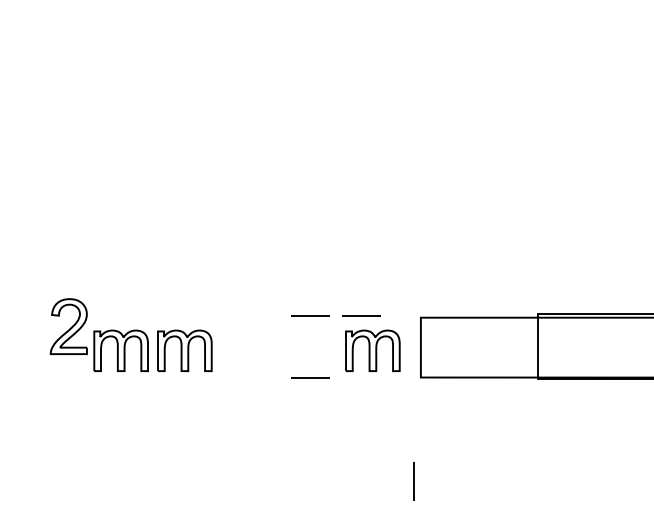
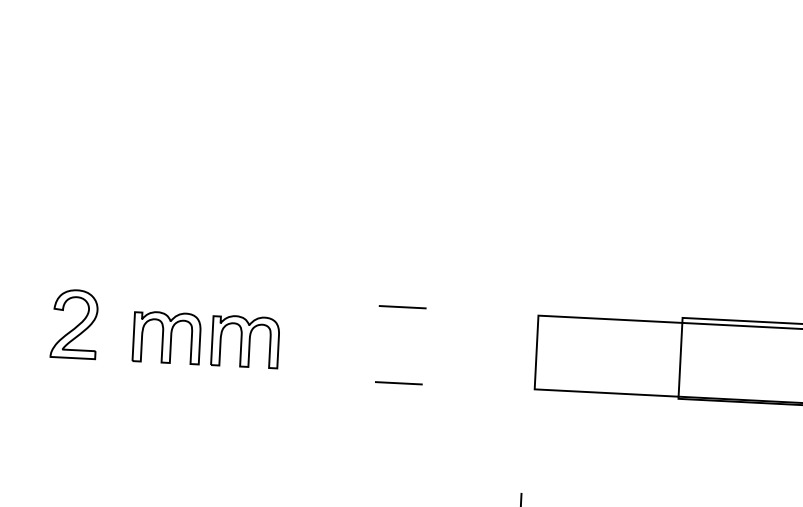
line: (361, 315) -> (465, 309), removed
part: (68, 326) -> (74, 323), moved
part: (372, 350) -> (476, 353), removed

